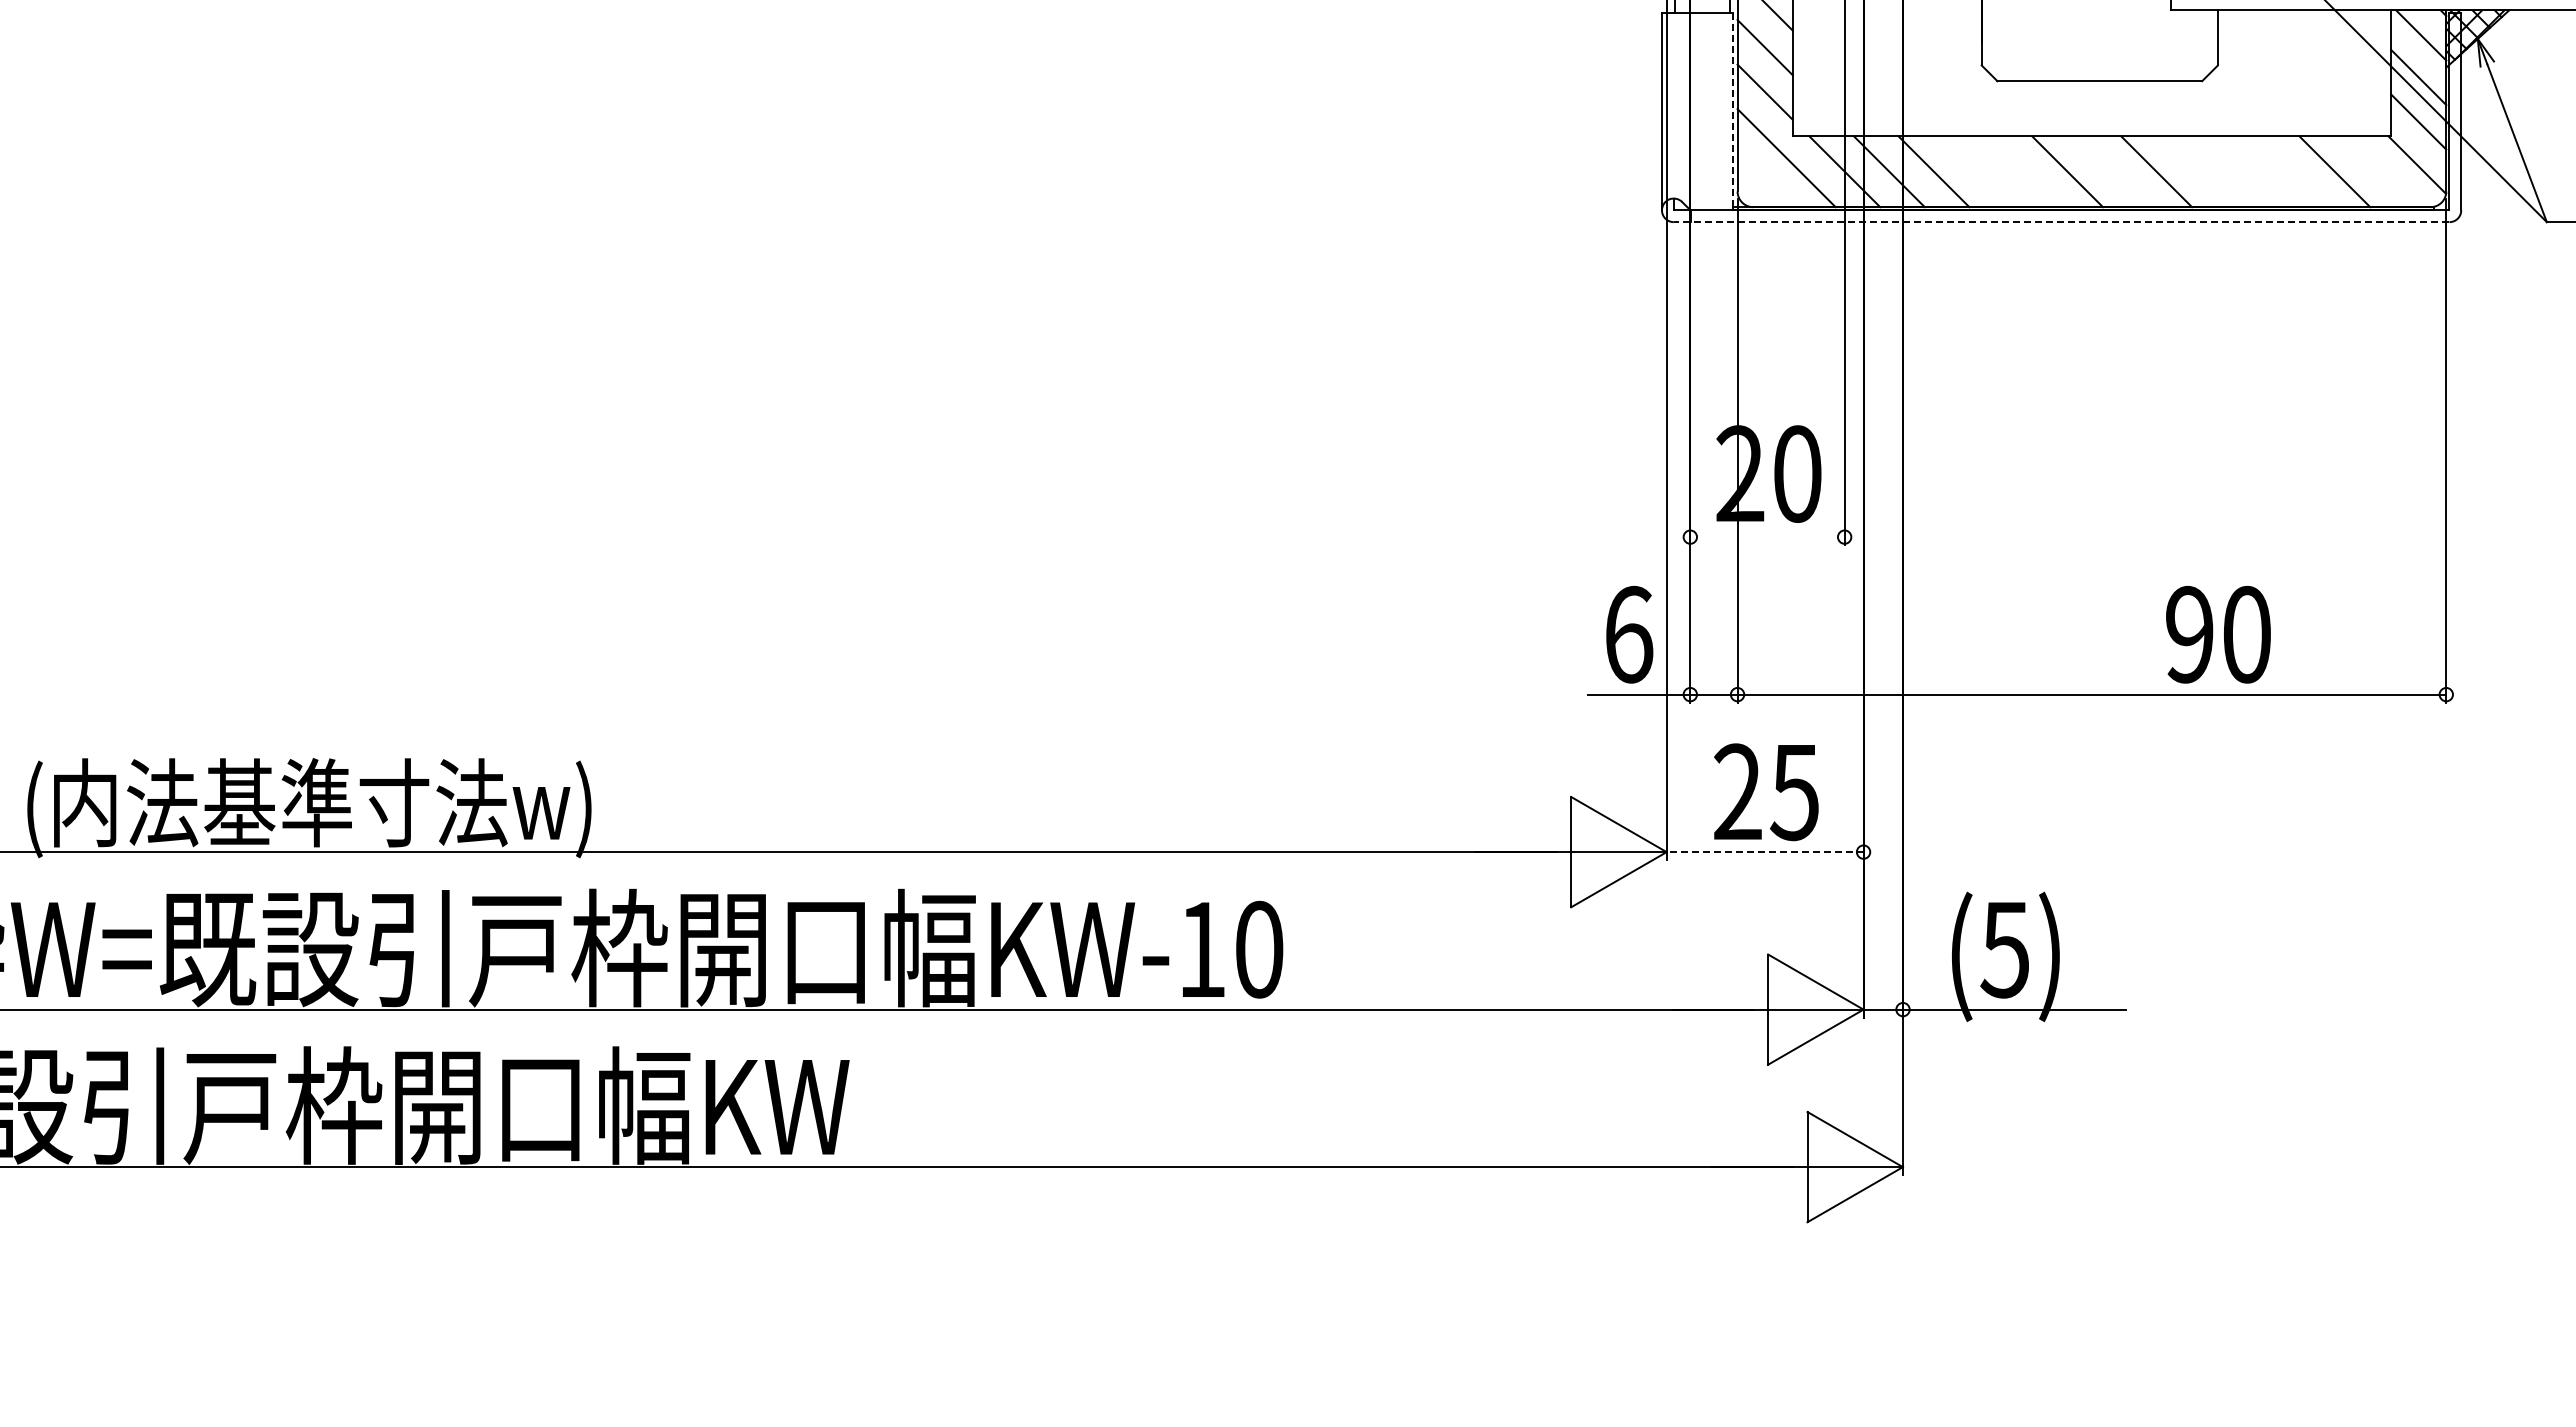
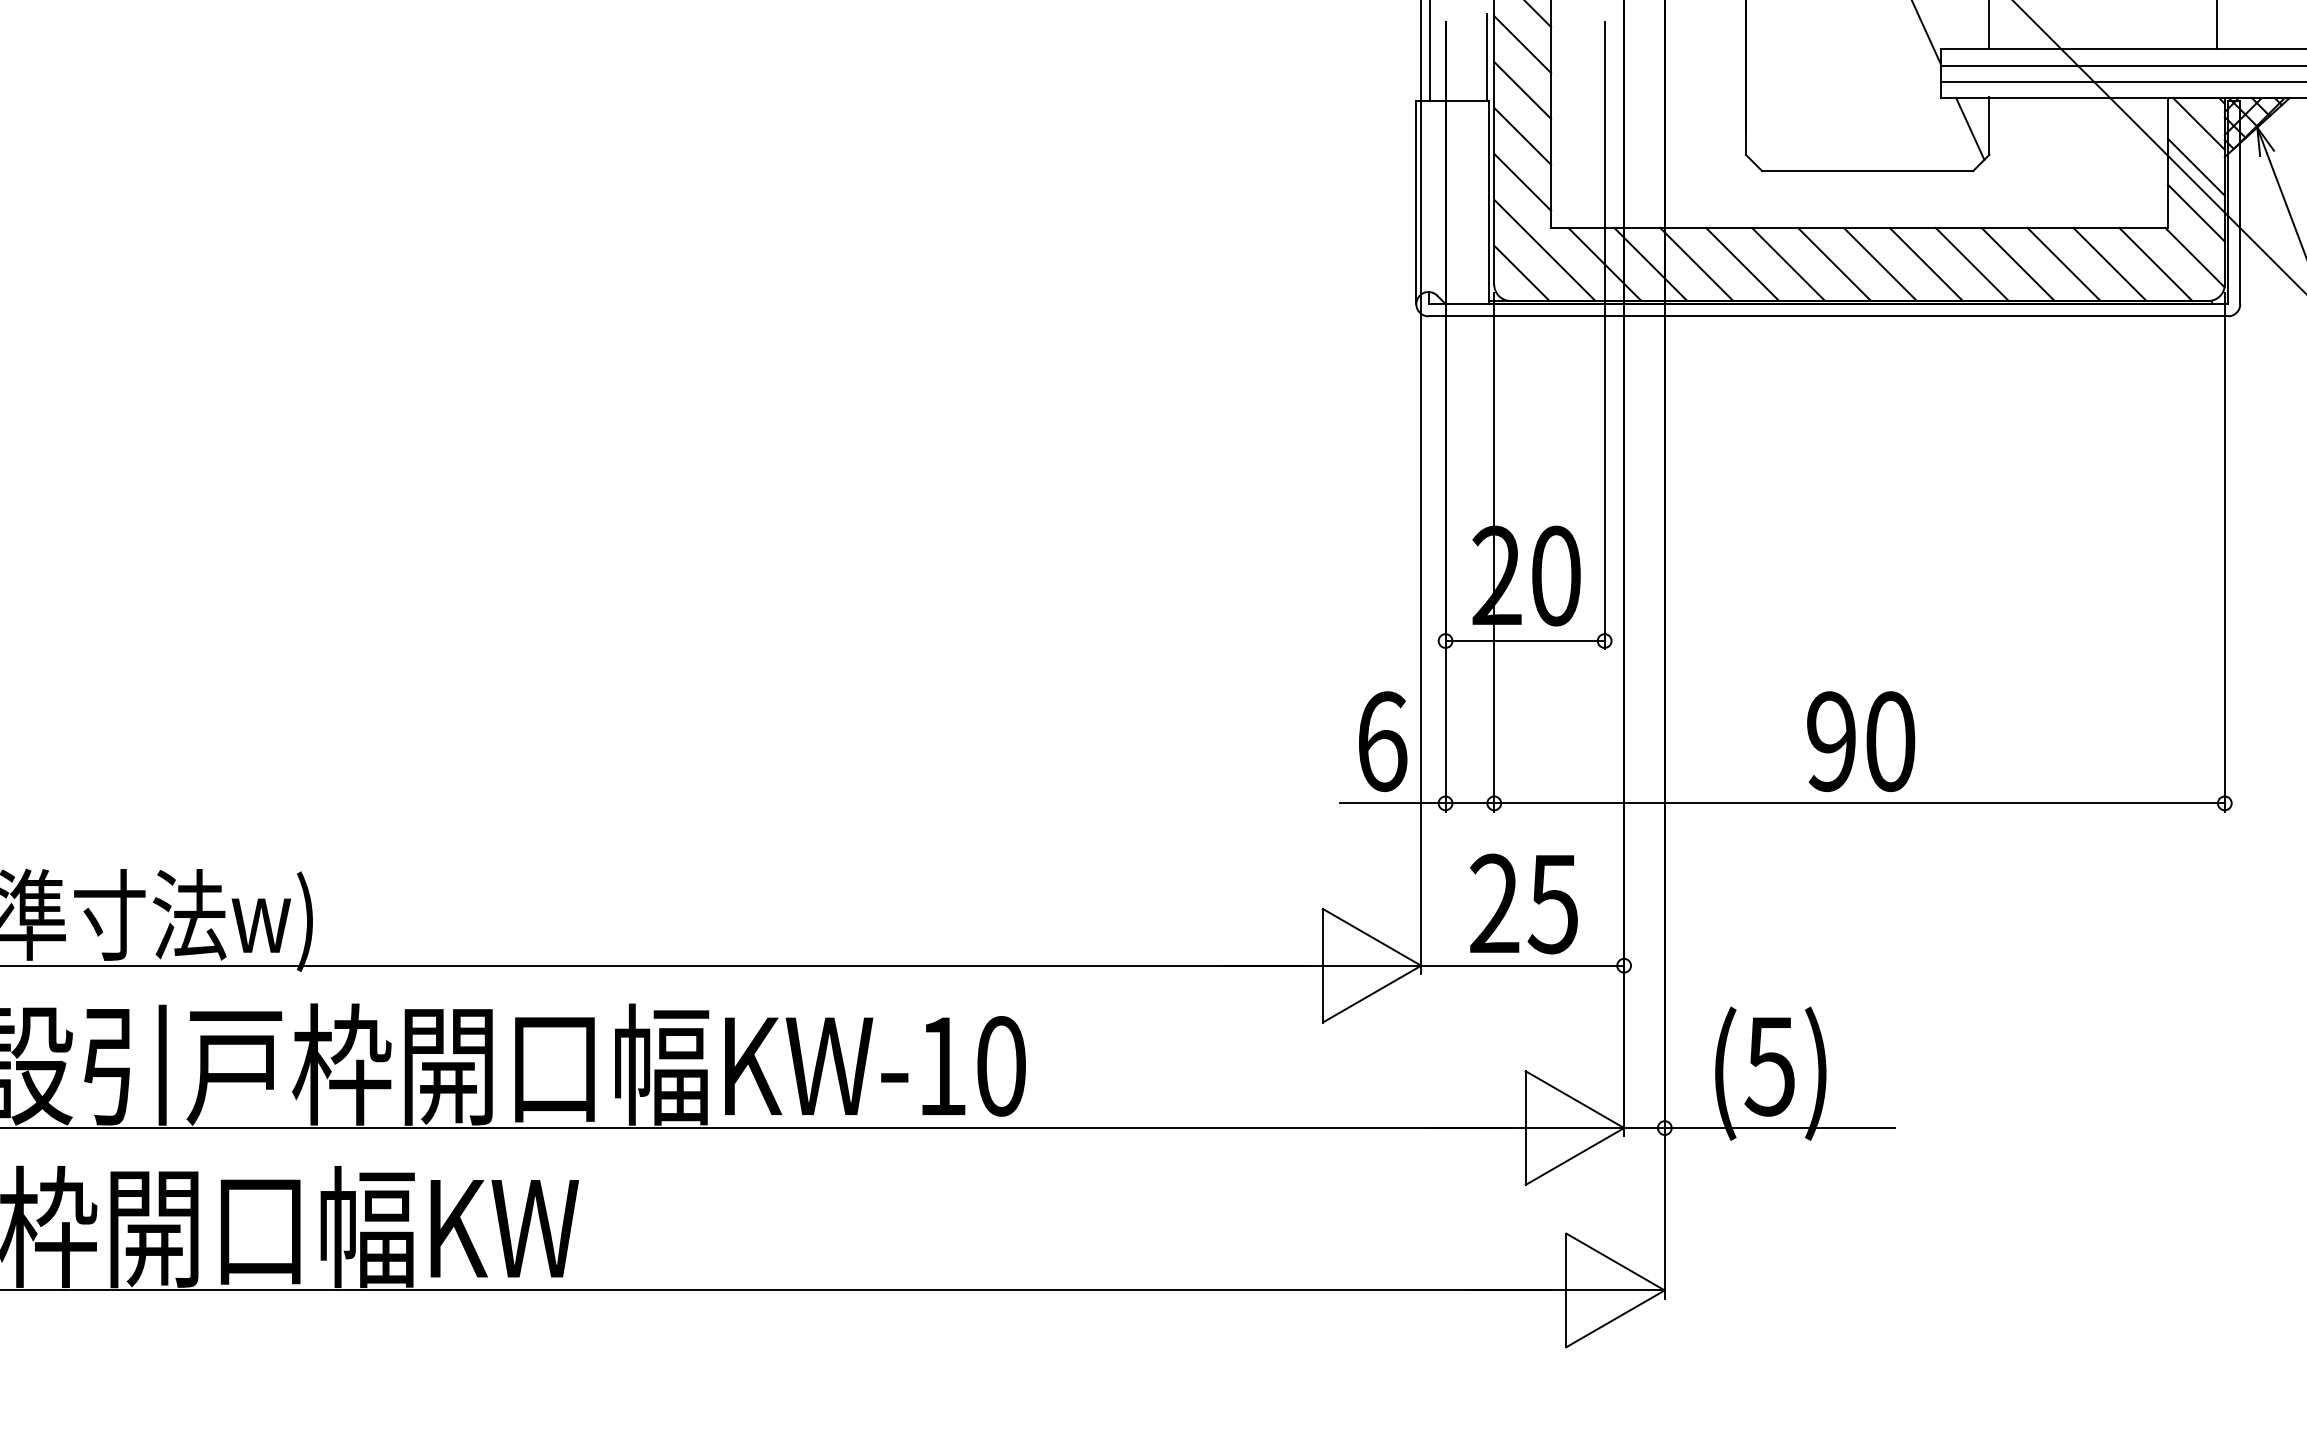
line: (2199, 40) -> (1970, 129), added
line: (1732, 112) -> (1489, 203), dashed -> solid
line: (1978, 171) -> (1742, 264), added
line: (2022, 171) -> (1787, 264), added
line: (2111, 171) -> (1879, 264), added
line: (2200, 171) -> (1971, 264), added
line: (2245, 171) -> (2017, 264), added
line: (2289, 171) -> (2063, 264), added
line: (2378, 171) -> (2154, 264), added
line: (1764, 180) -> (1522, 273), added
line: (2061, 222) -> (1828, 316), dashed -> solid
line: (1767, 537) -> (1525, 641), added
text: (2218, 634) -> (1861, 741), moved
line: (1764, 852) -> (1522, 966), dashed -> solid

